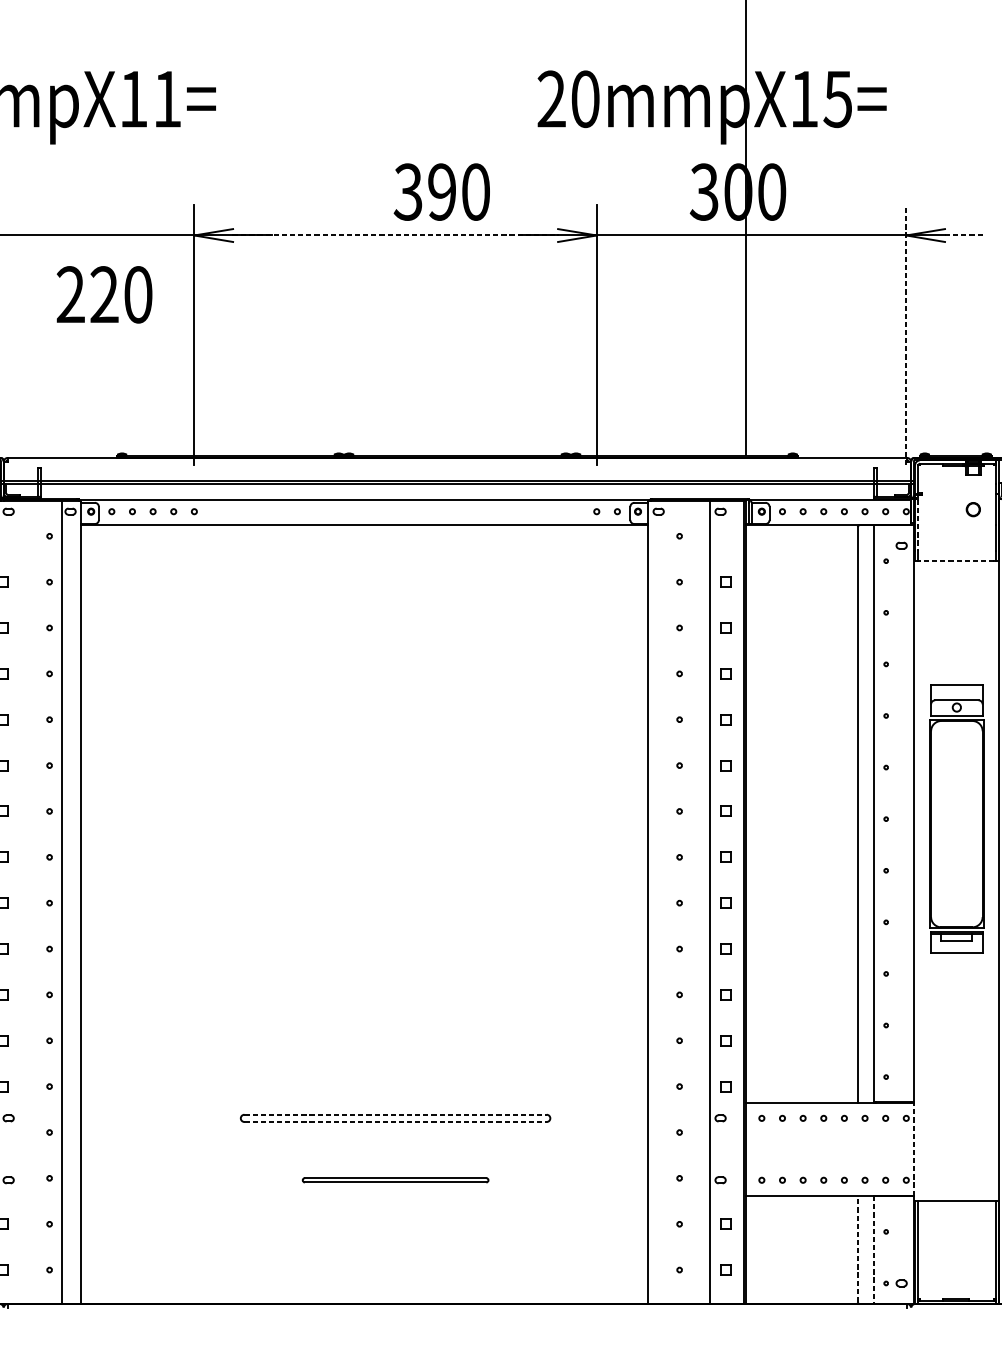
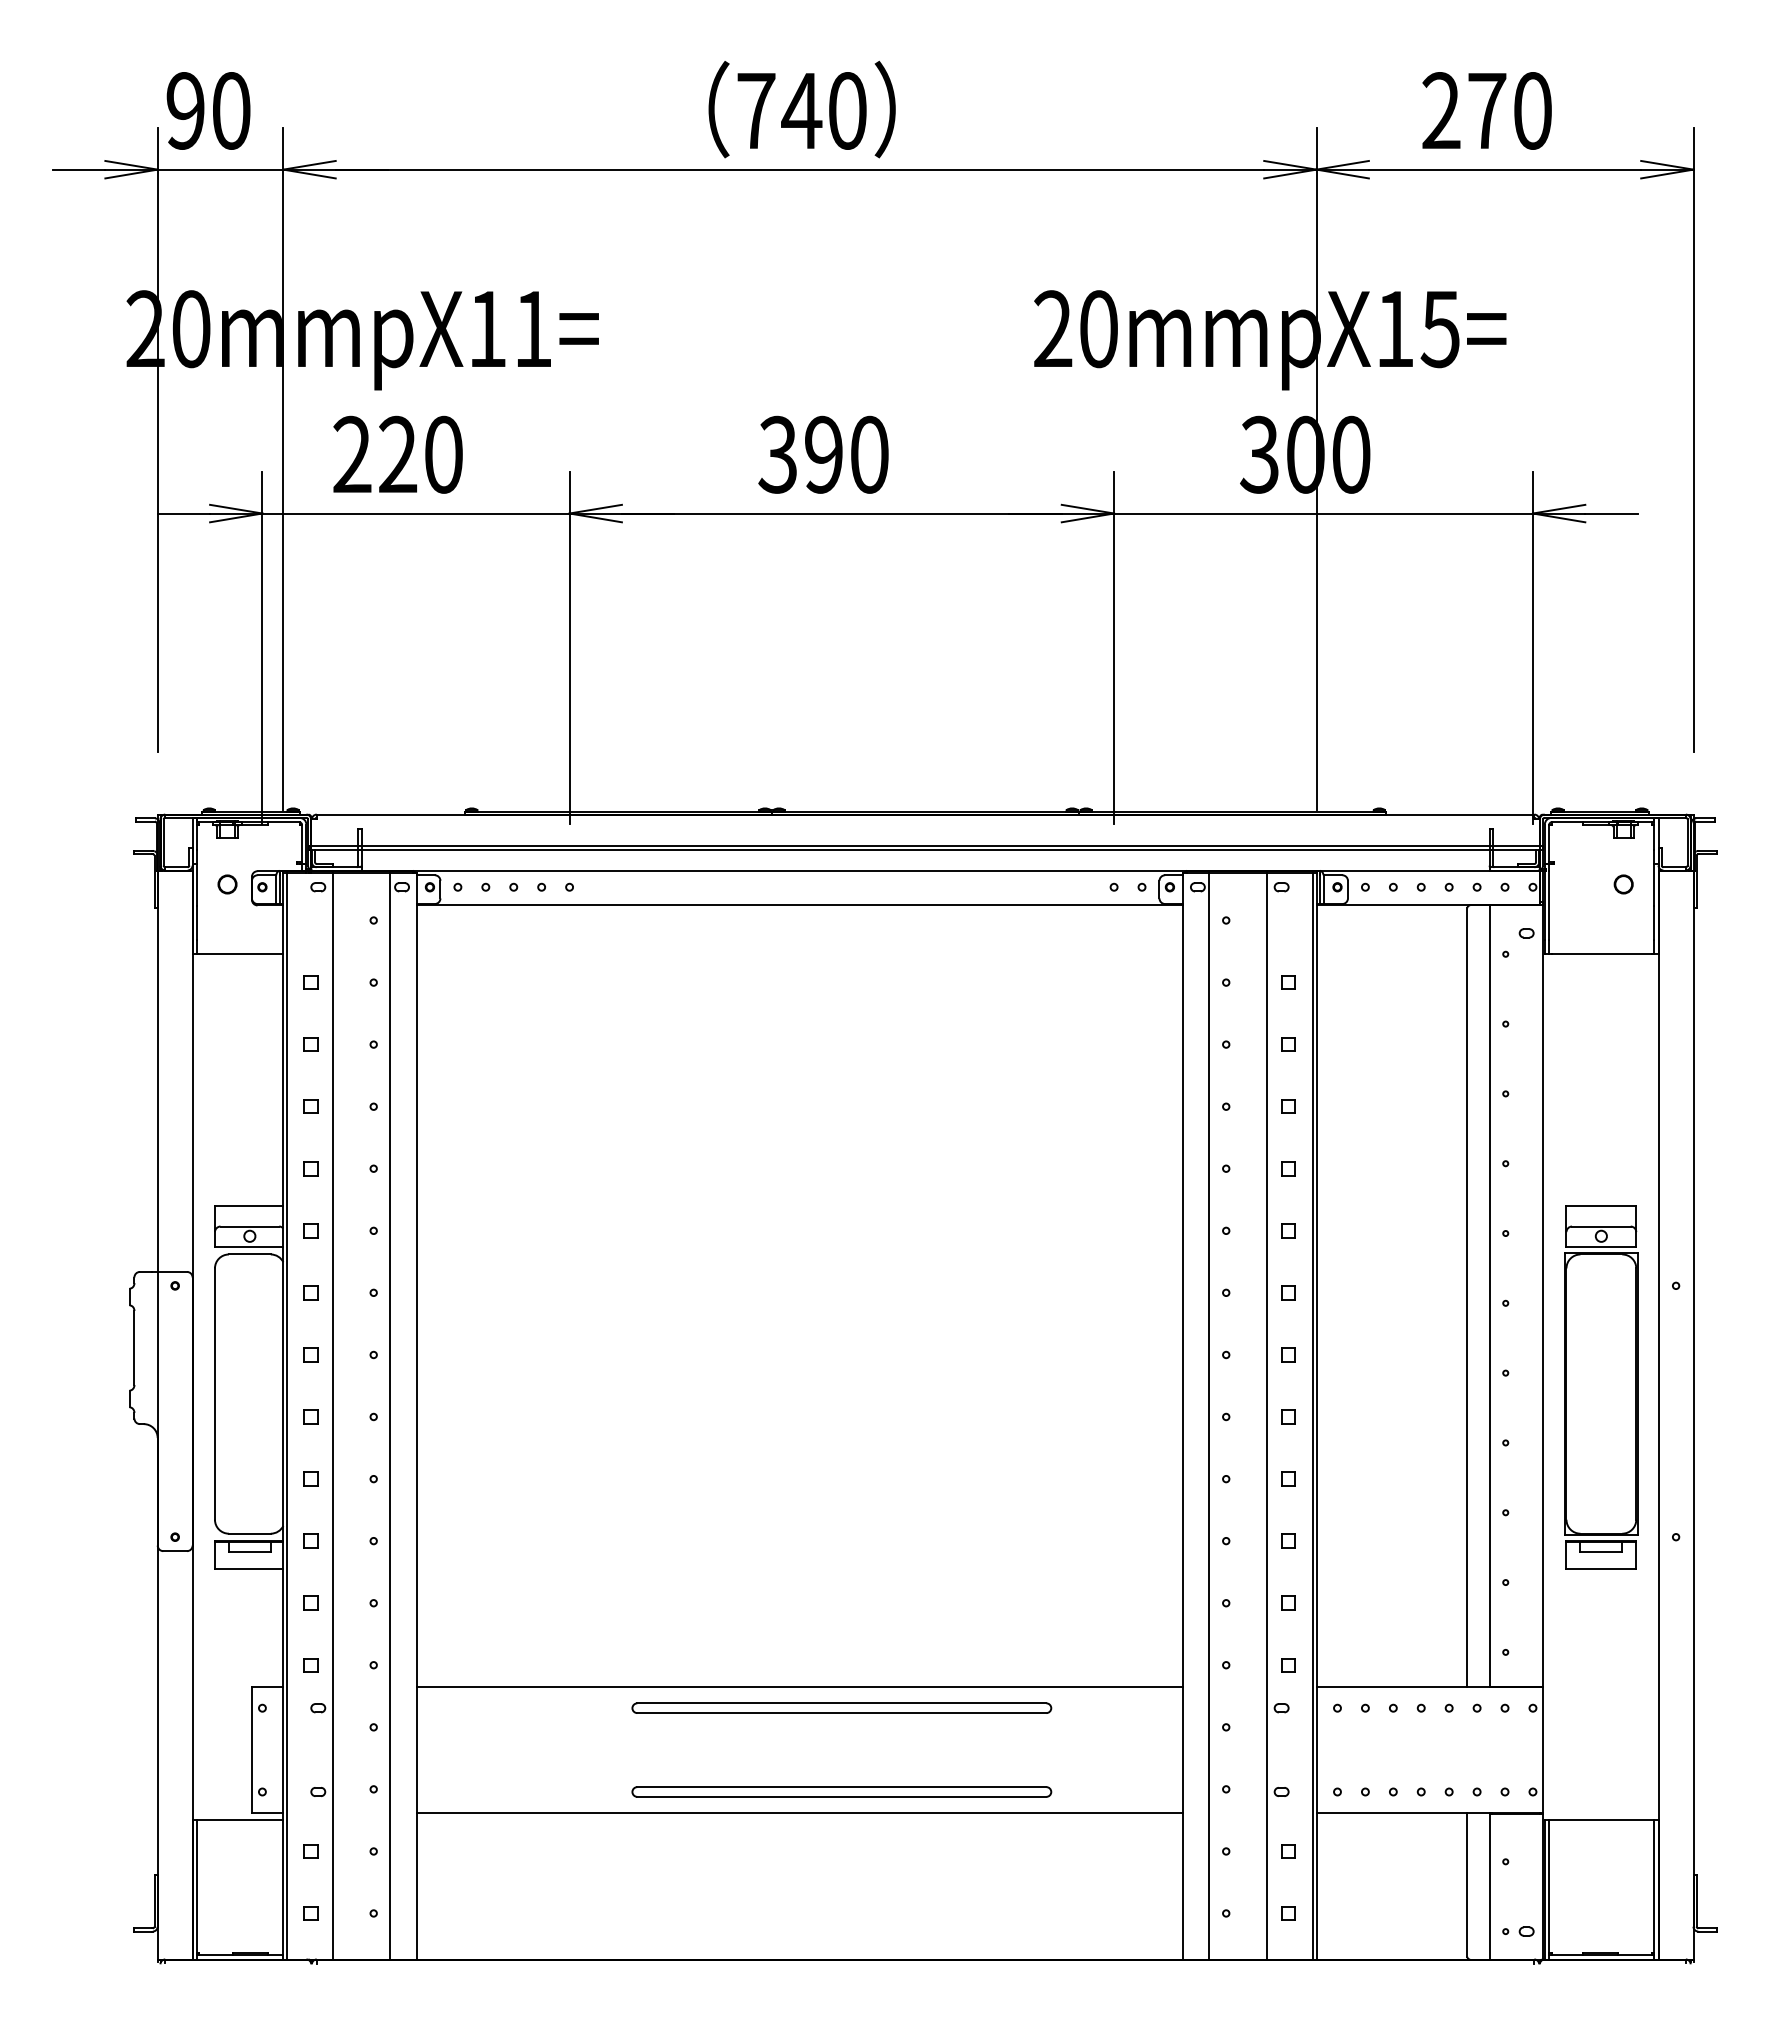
text: (441, 191) -> (823, 454), moved
line: (395, 235) -> (841, 513), dashed -> solid
line: (964, 235) -> (1611, 513), dashed -> solid
text: (104, 294) -> (397, 454), moved
line: (905, 334) -> (1532, 647), dashed -> solid
line: (918, 525) -> (1549, 905), dashed -> solid
line: (956, 561) -> (1601, 954), dashed -> solid
part: (956, 819) -> (1601, 1387), moved
line: (19, 902) -> (332, 1416), added
line: (667, 902) -> (1209, 1416), added
line: (364, 1103) -> (799, 1687), added
line: (395, 1114) -> (841, 1703), dashed -> solid
line: (395, 1122) -> (841, 1713), dashed -> solid
line: (913, 1149) -> (1542, 1750), dashed -> solid
part: (395, 1179) -> (841, 1791), size x1.67
line: (364, 1195) -> (799, 1812), added
line: (857, 1248) -> (1467, 1884), dashed -> solid
line: (874, 1250) -> (1489, 1887), dashed -> solid

